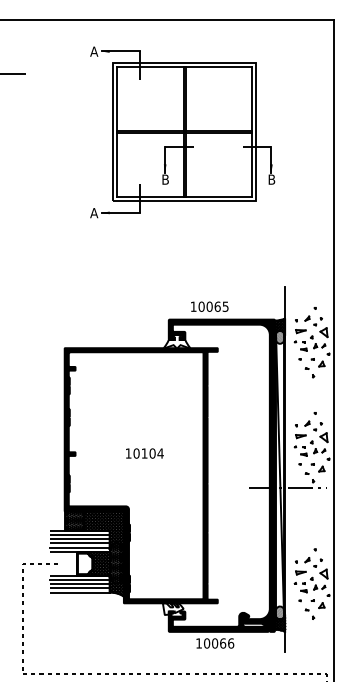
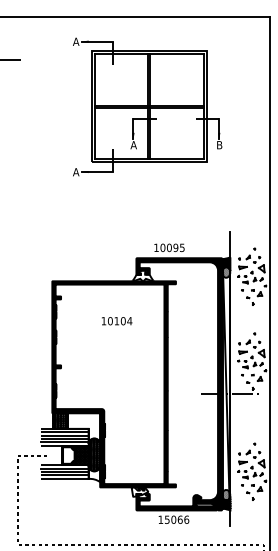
text: (165, 179) -> (133, 145), B -> A
text: (217, 306) -> (175, 247), 10065 -> 10095
text: (144, 453) -> (116, 321), moved
hatch: (103, 530) -> (83, 428), removed
hatch: (116, 586) -> (94, 473), removed
text: (207, 643) -> (167, 519), 10066 -> 15066

